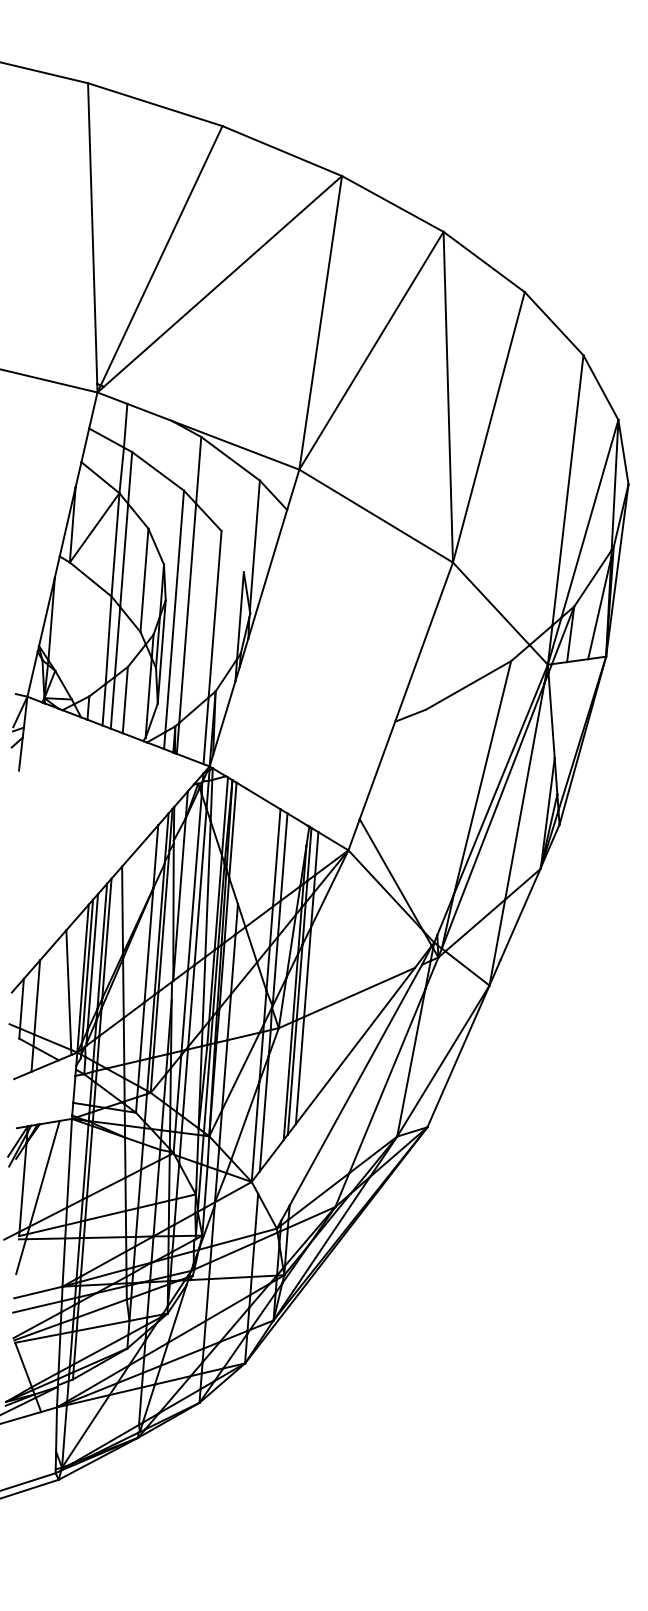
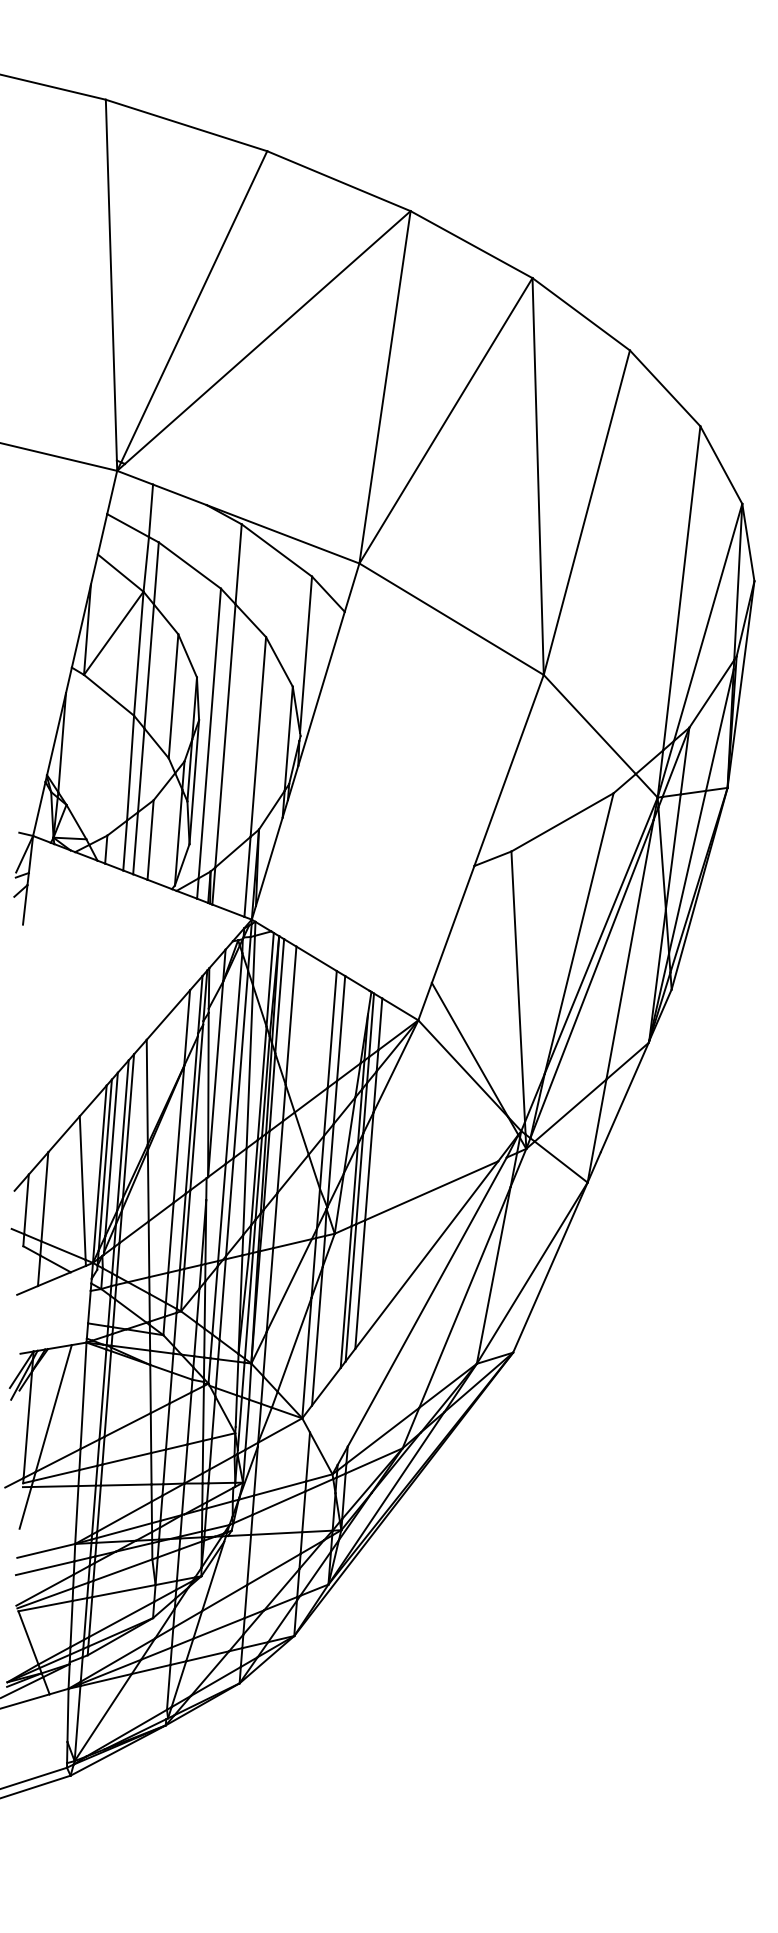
line: (232, 551) -> (279, 661), added
line: (560, 709) -> (672, 851), added
line: (572, 726) -> (687, 871), added
line: (431, 822) -> (518, 986), added
line: (241, 846) -> (290, 1015), added

